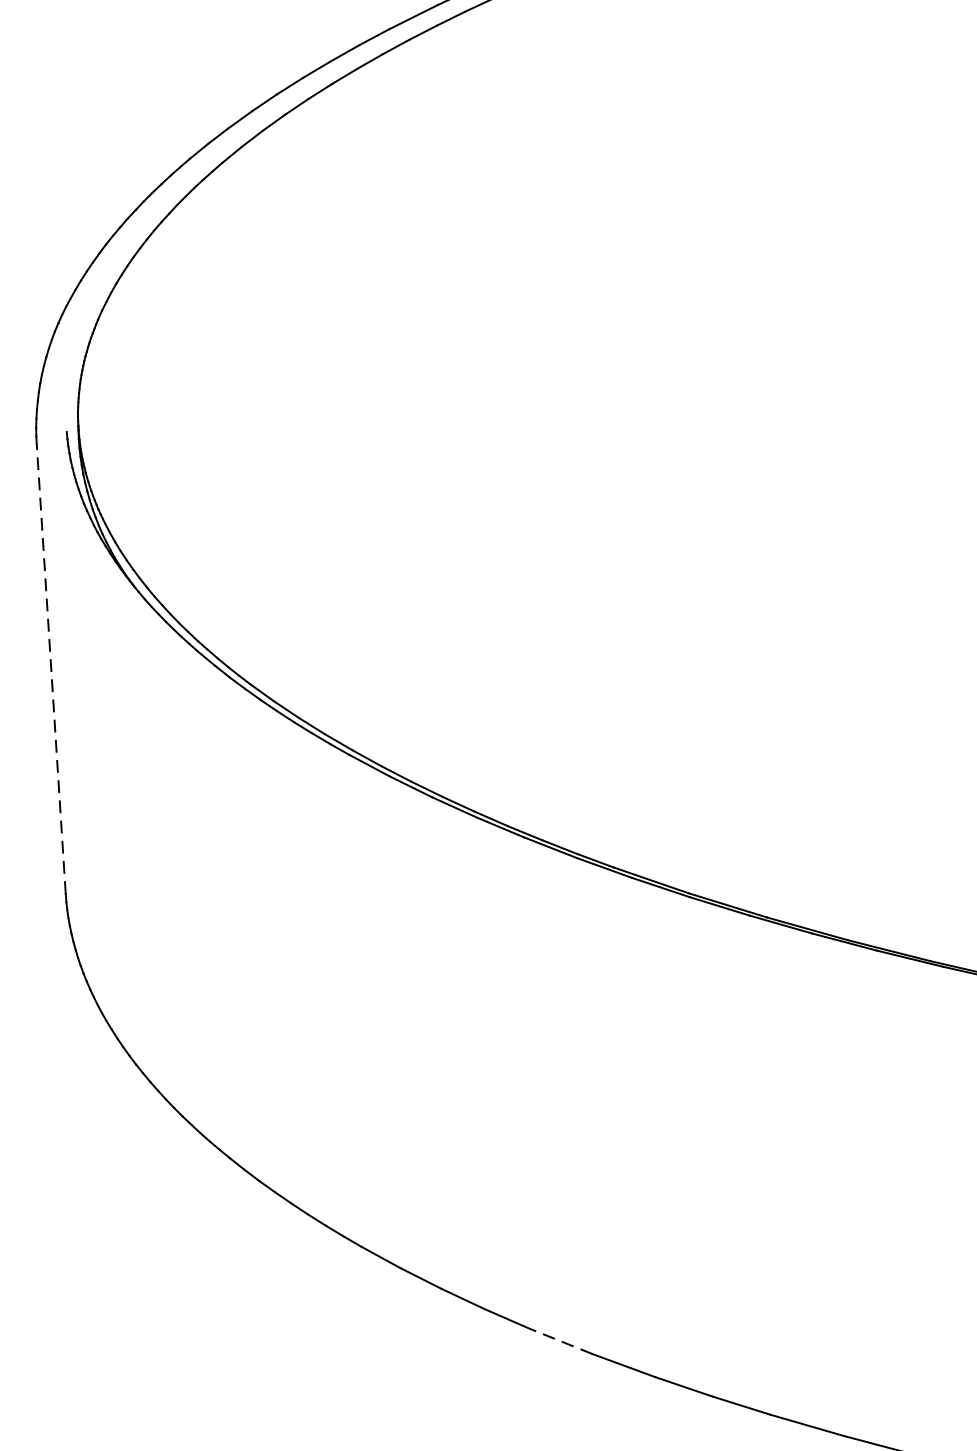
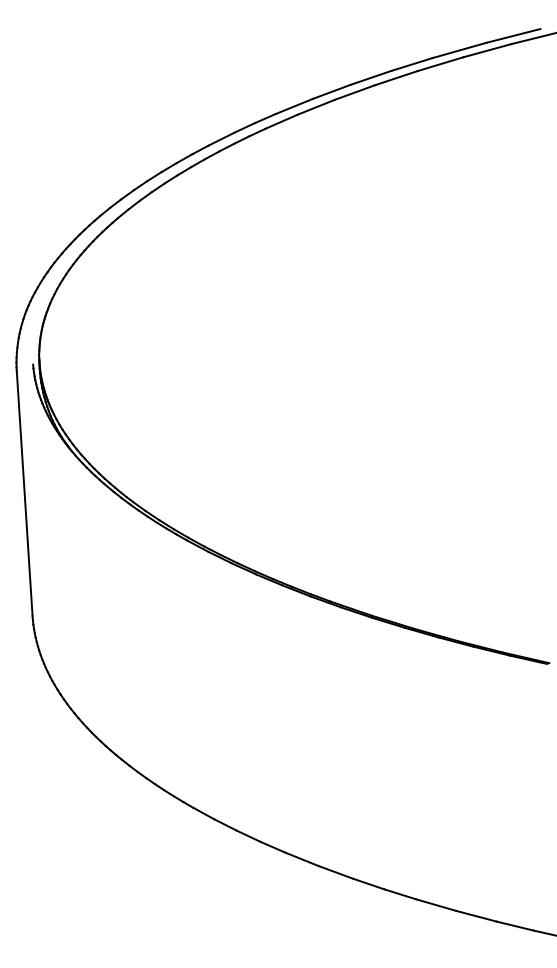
line: (50, 668) -> (24, 493), dashed -> solid
line: (560, 1341) -> (301, 859), dashed -> solid

